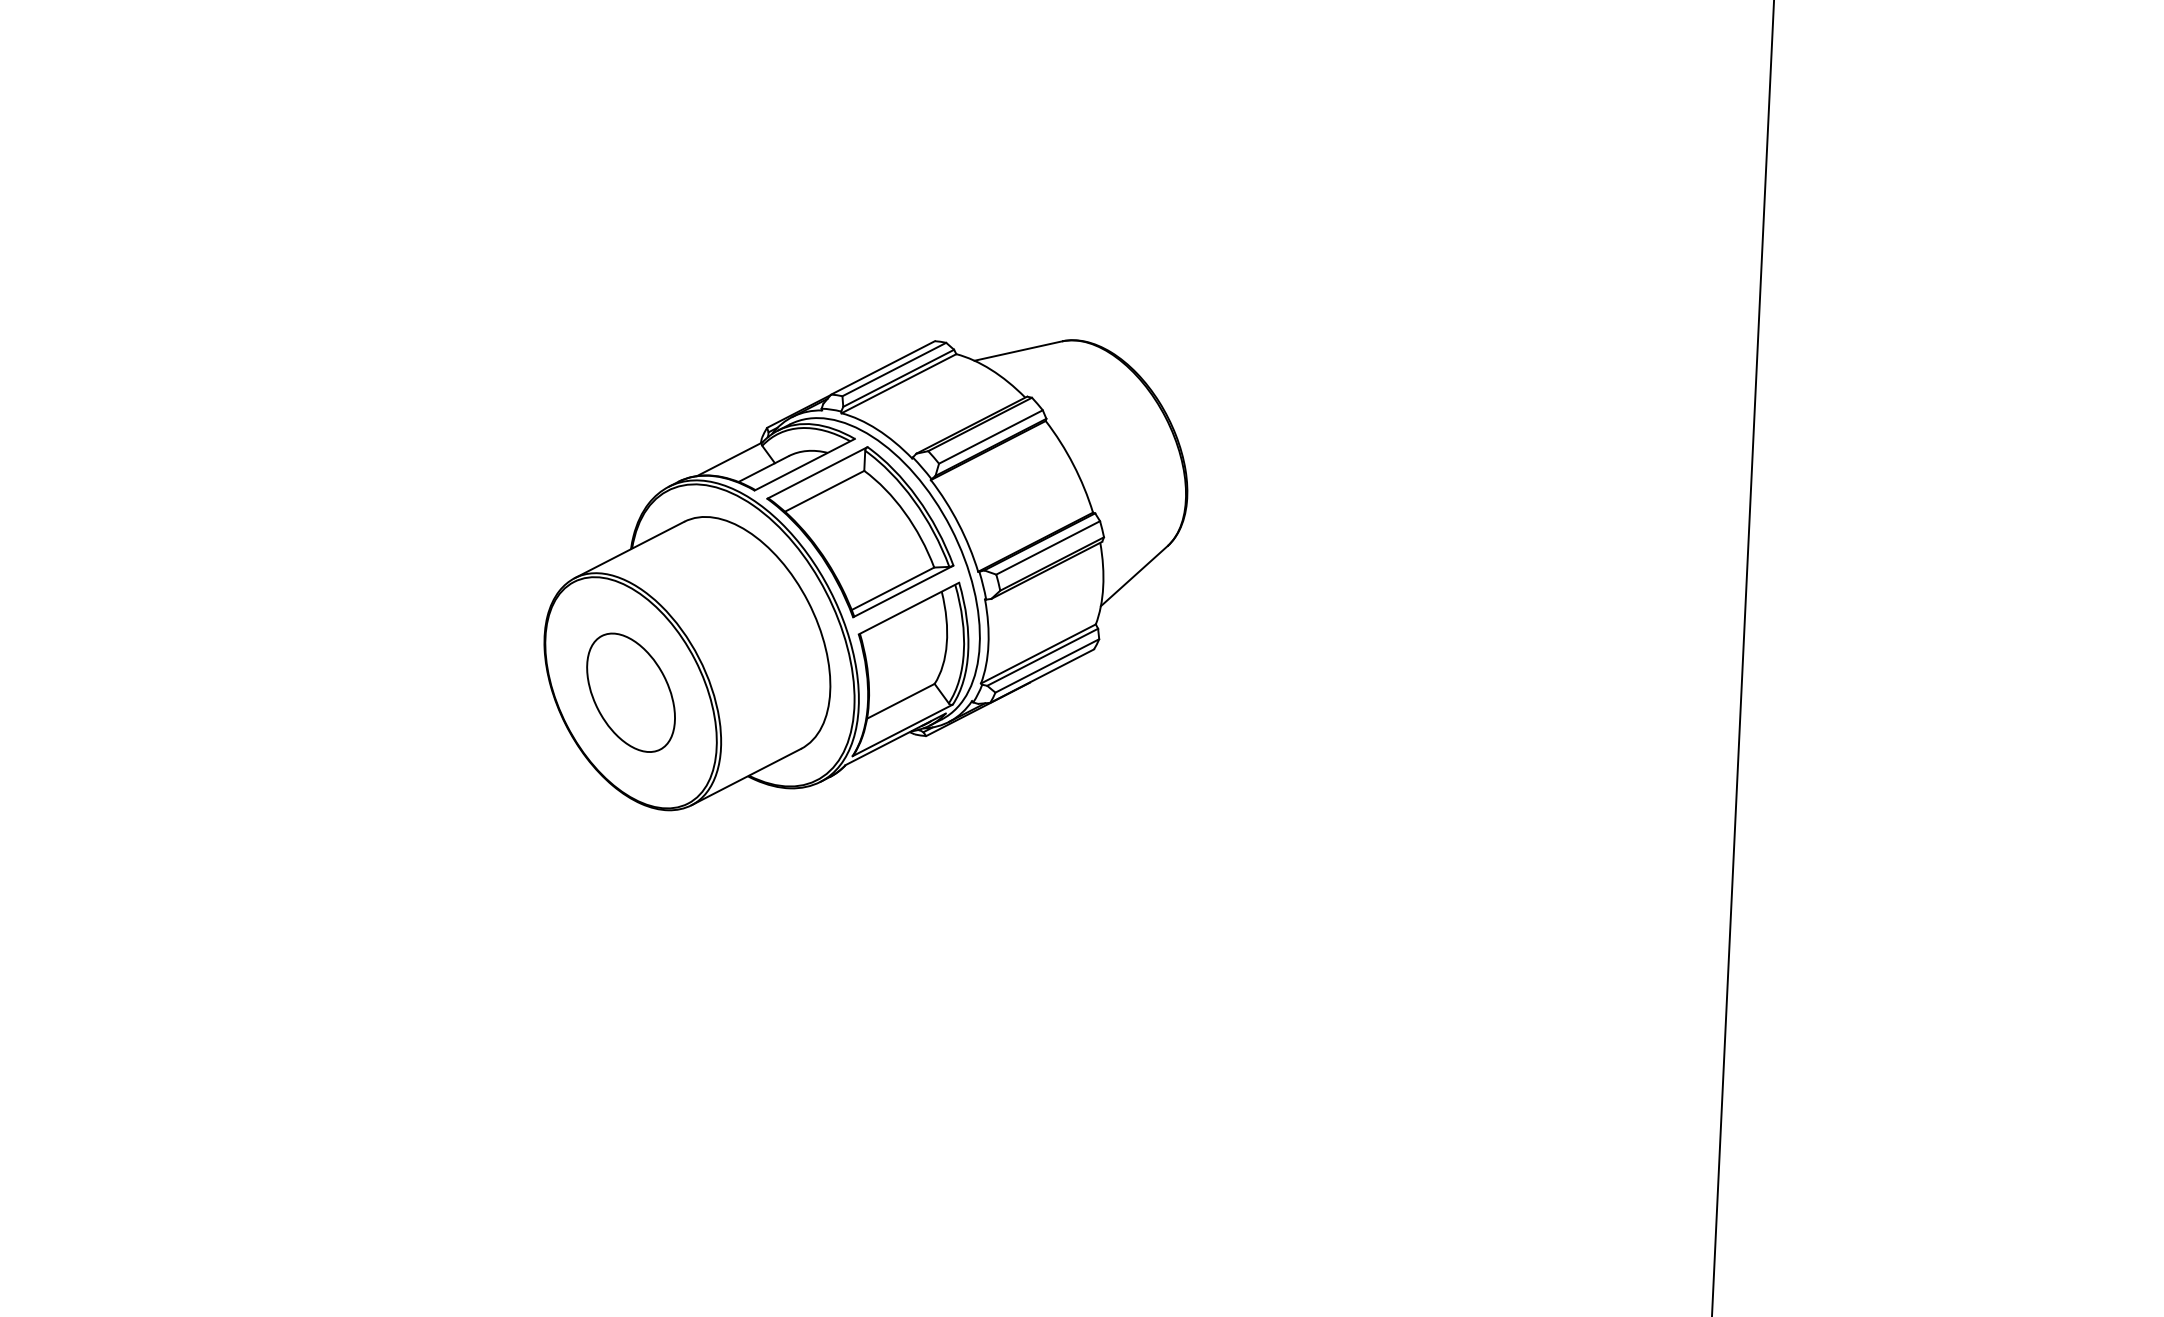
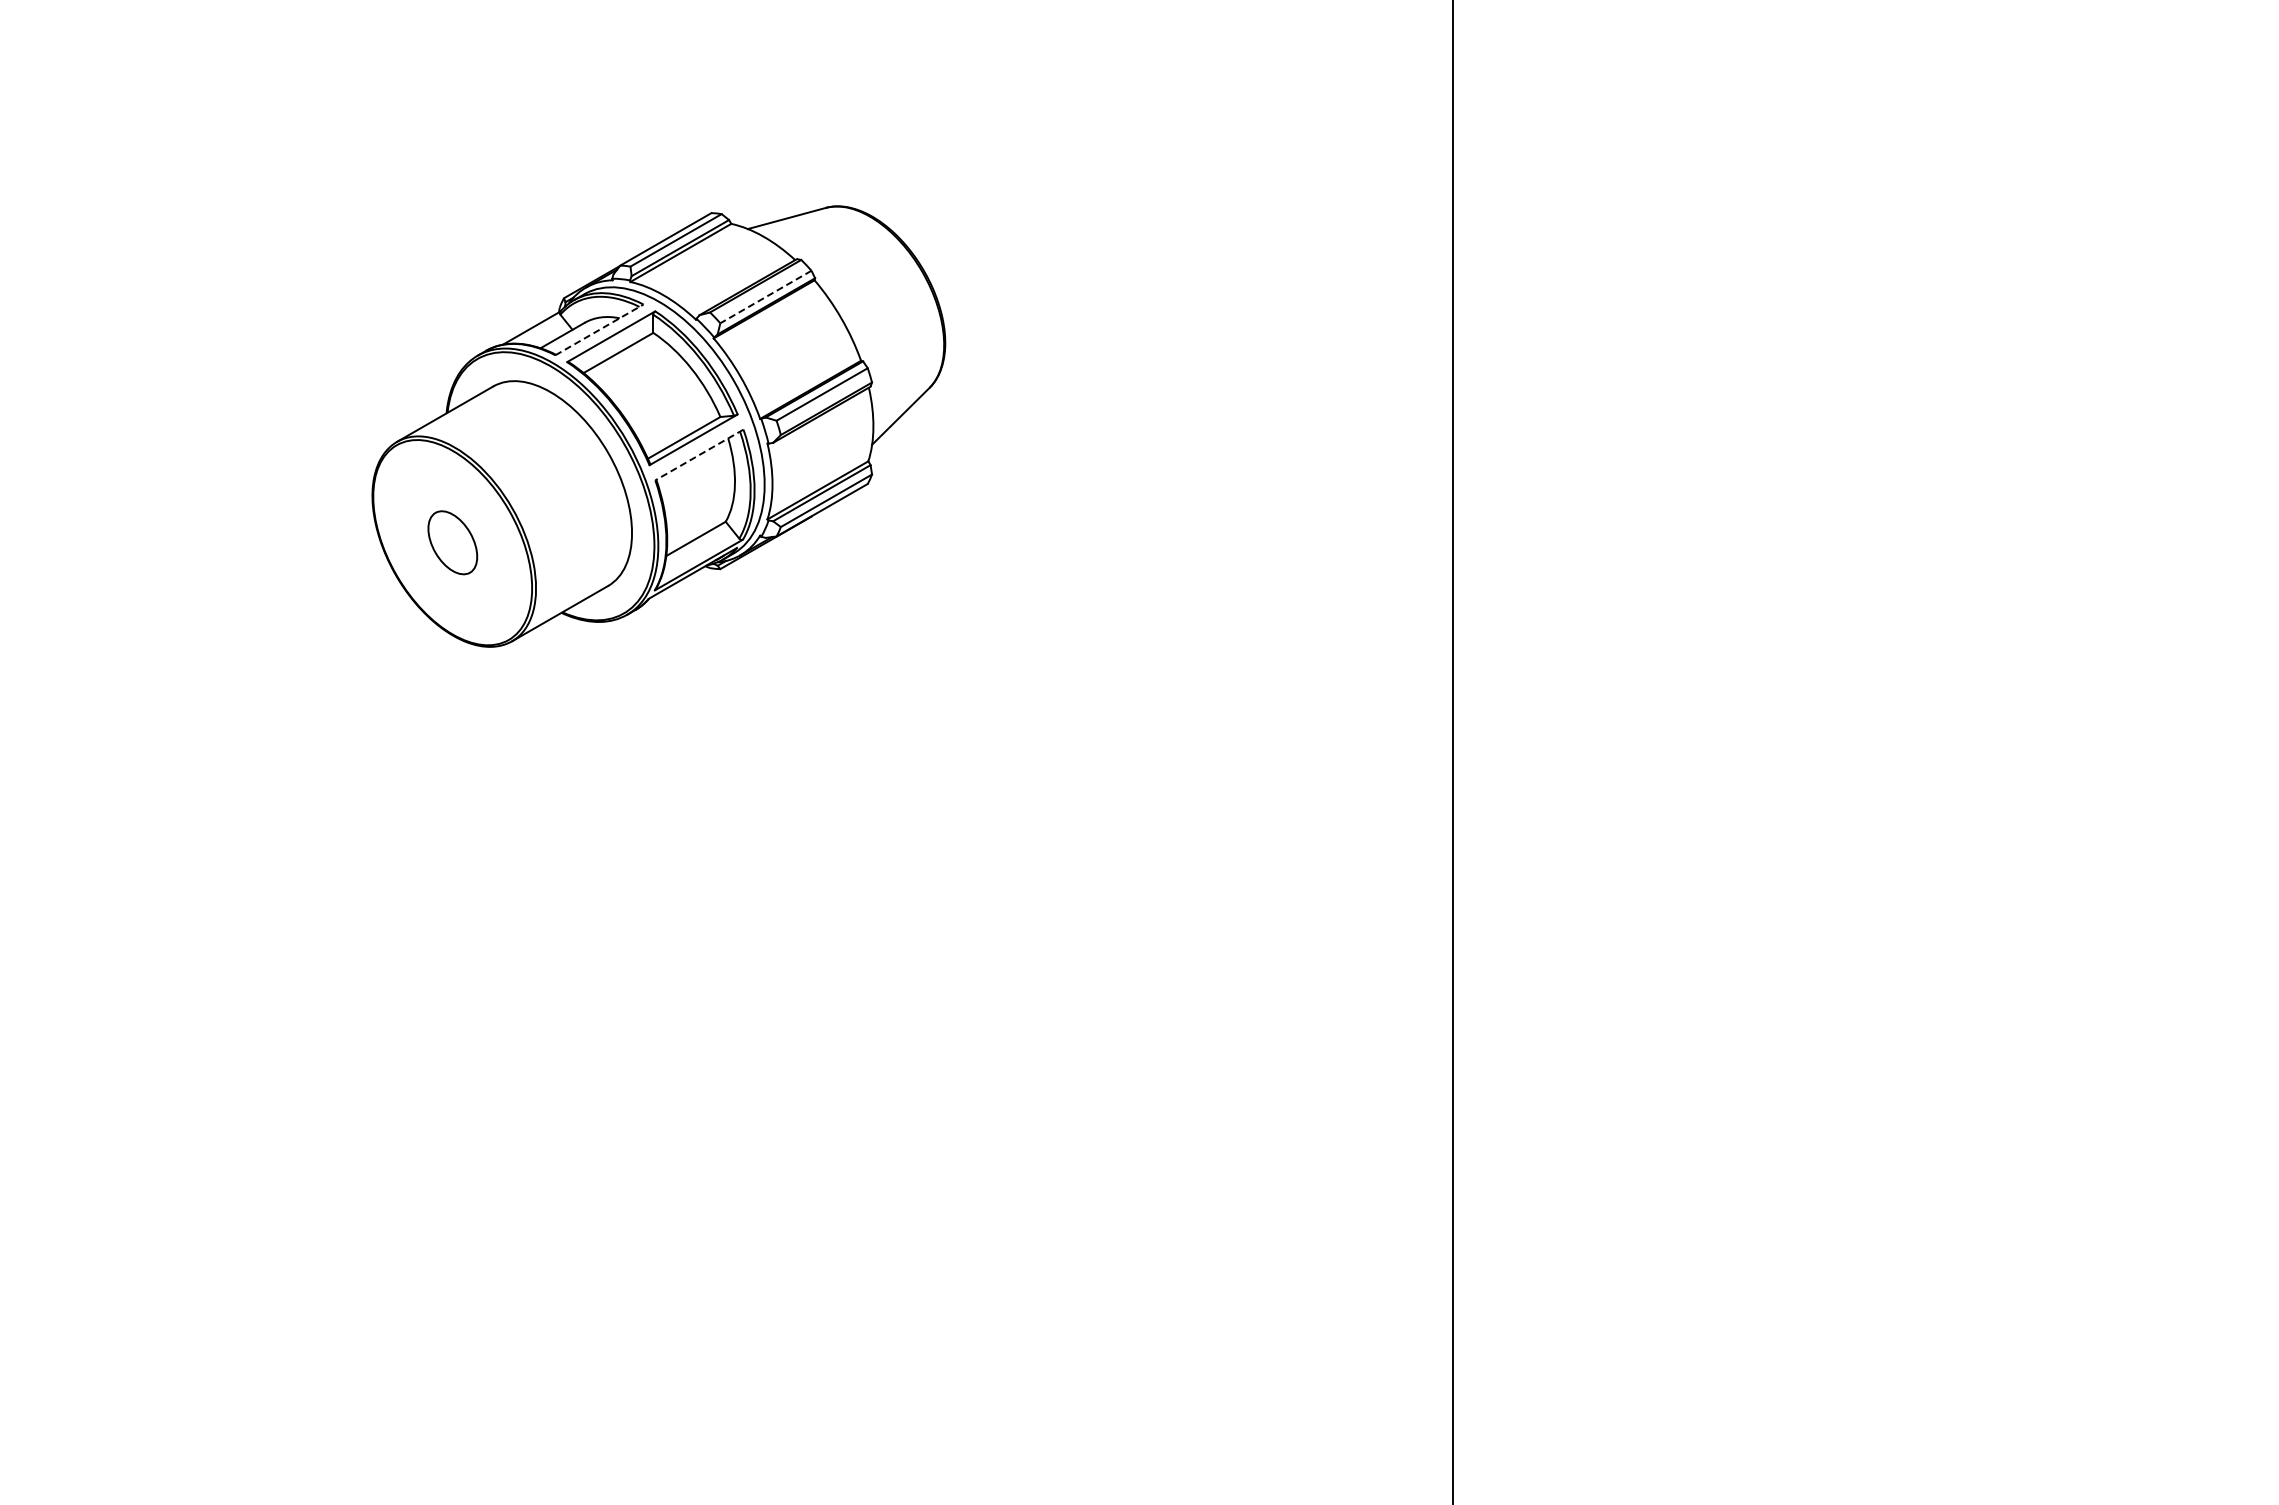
line: (990, 437) -> (765, 297), solid -> dashed
line: (804, 464) -> (599, 329), solid -> dashed
line: (909, 609) -> (699, 455), solid -> dashed
part: (630, 692) -> (452, 542), size x0.6

